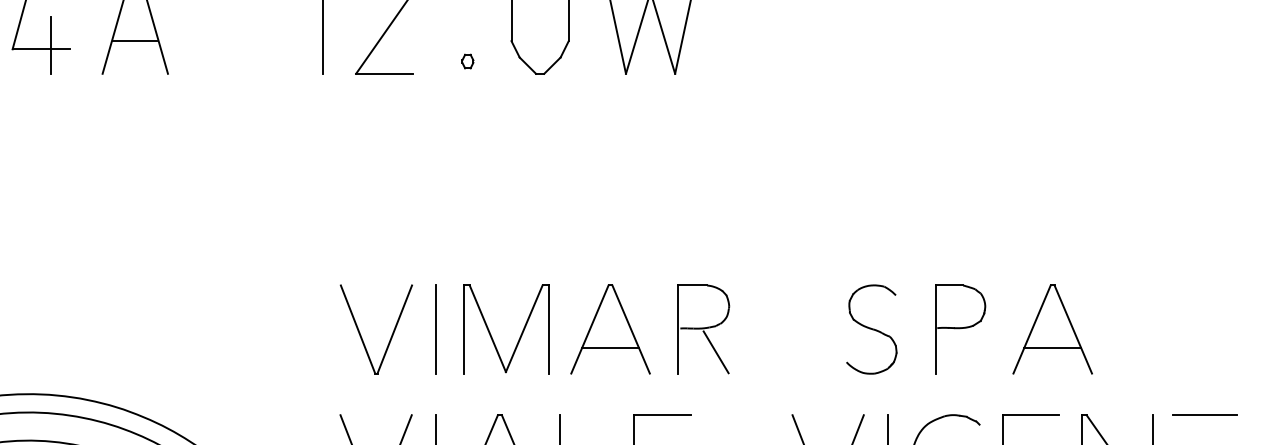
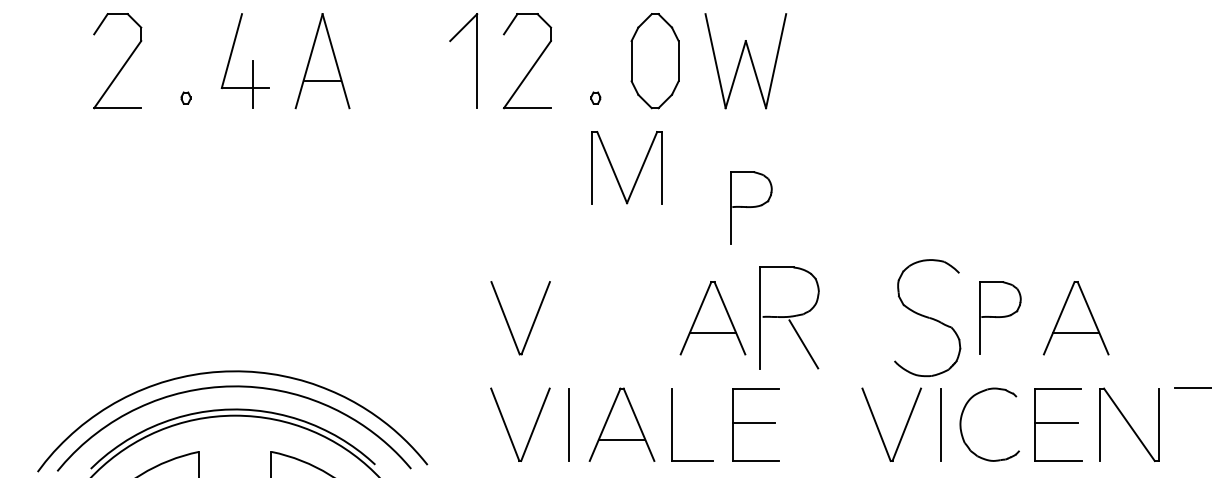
part: (657, 194) -> (751, 207), added
line: (435, 329) -> (569, 318), removed
part: (703, 329) -> (789, 318), size x1.4
part: (871, 329) -> (927, 318), size x1.6
part: (491, 334) -> (615, 172), moved

